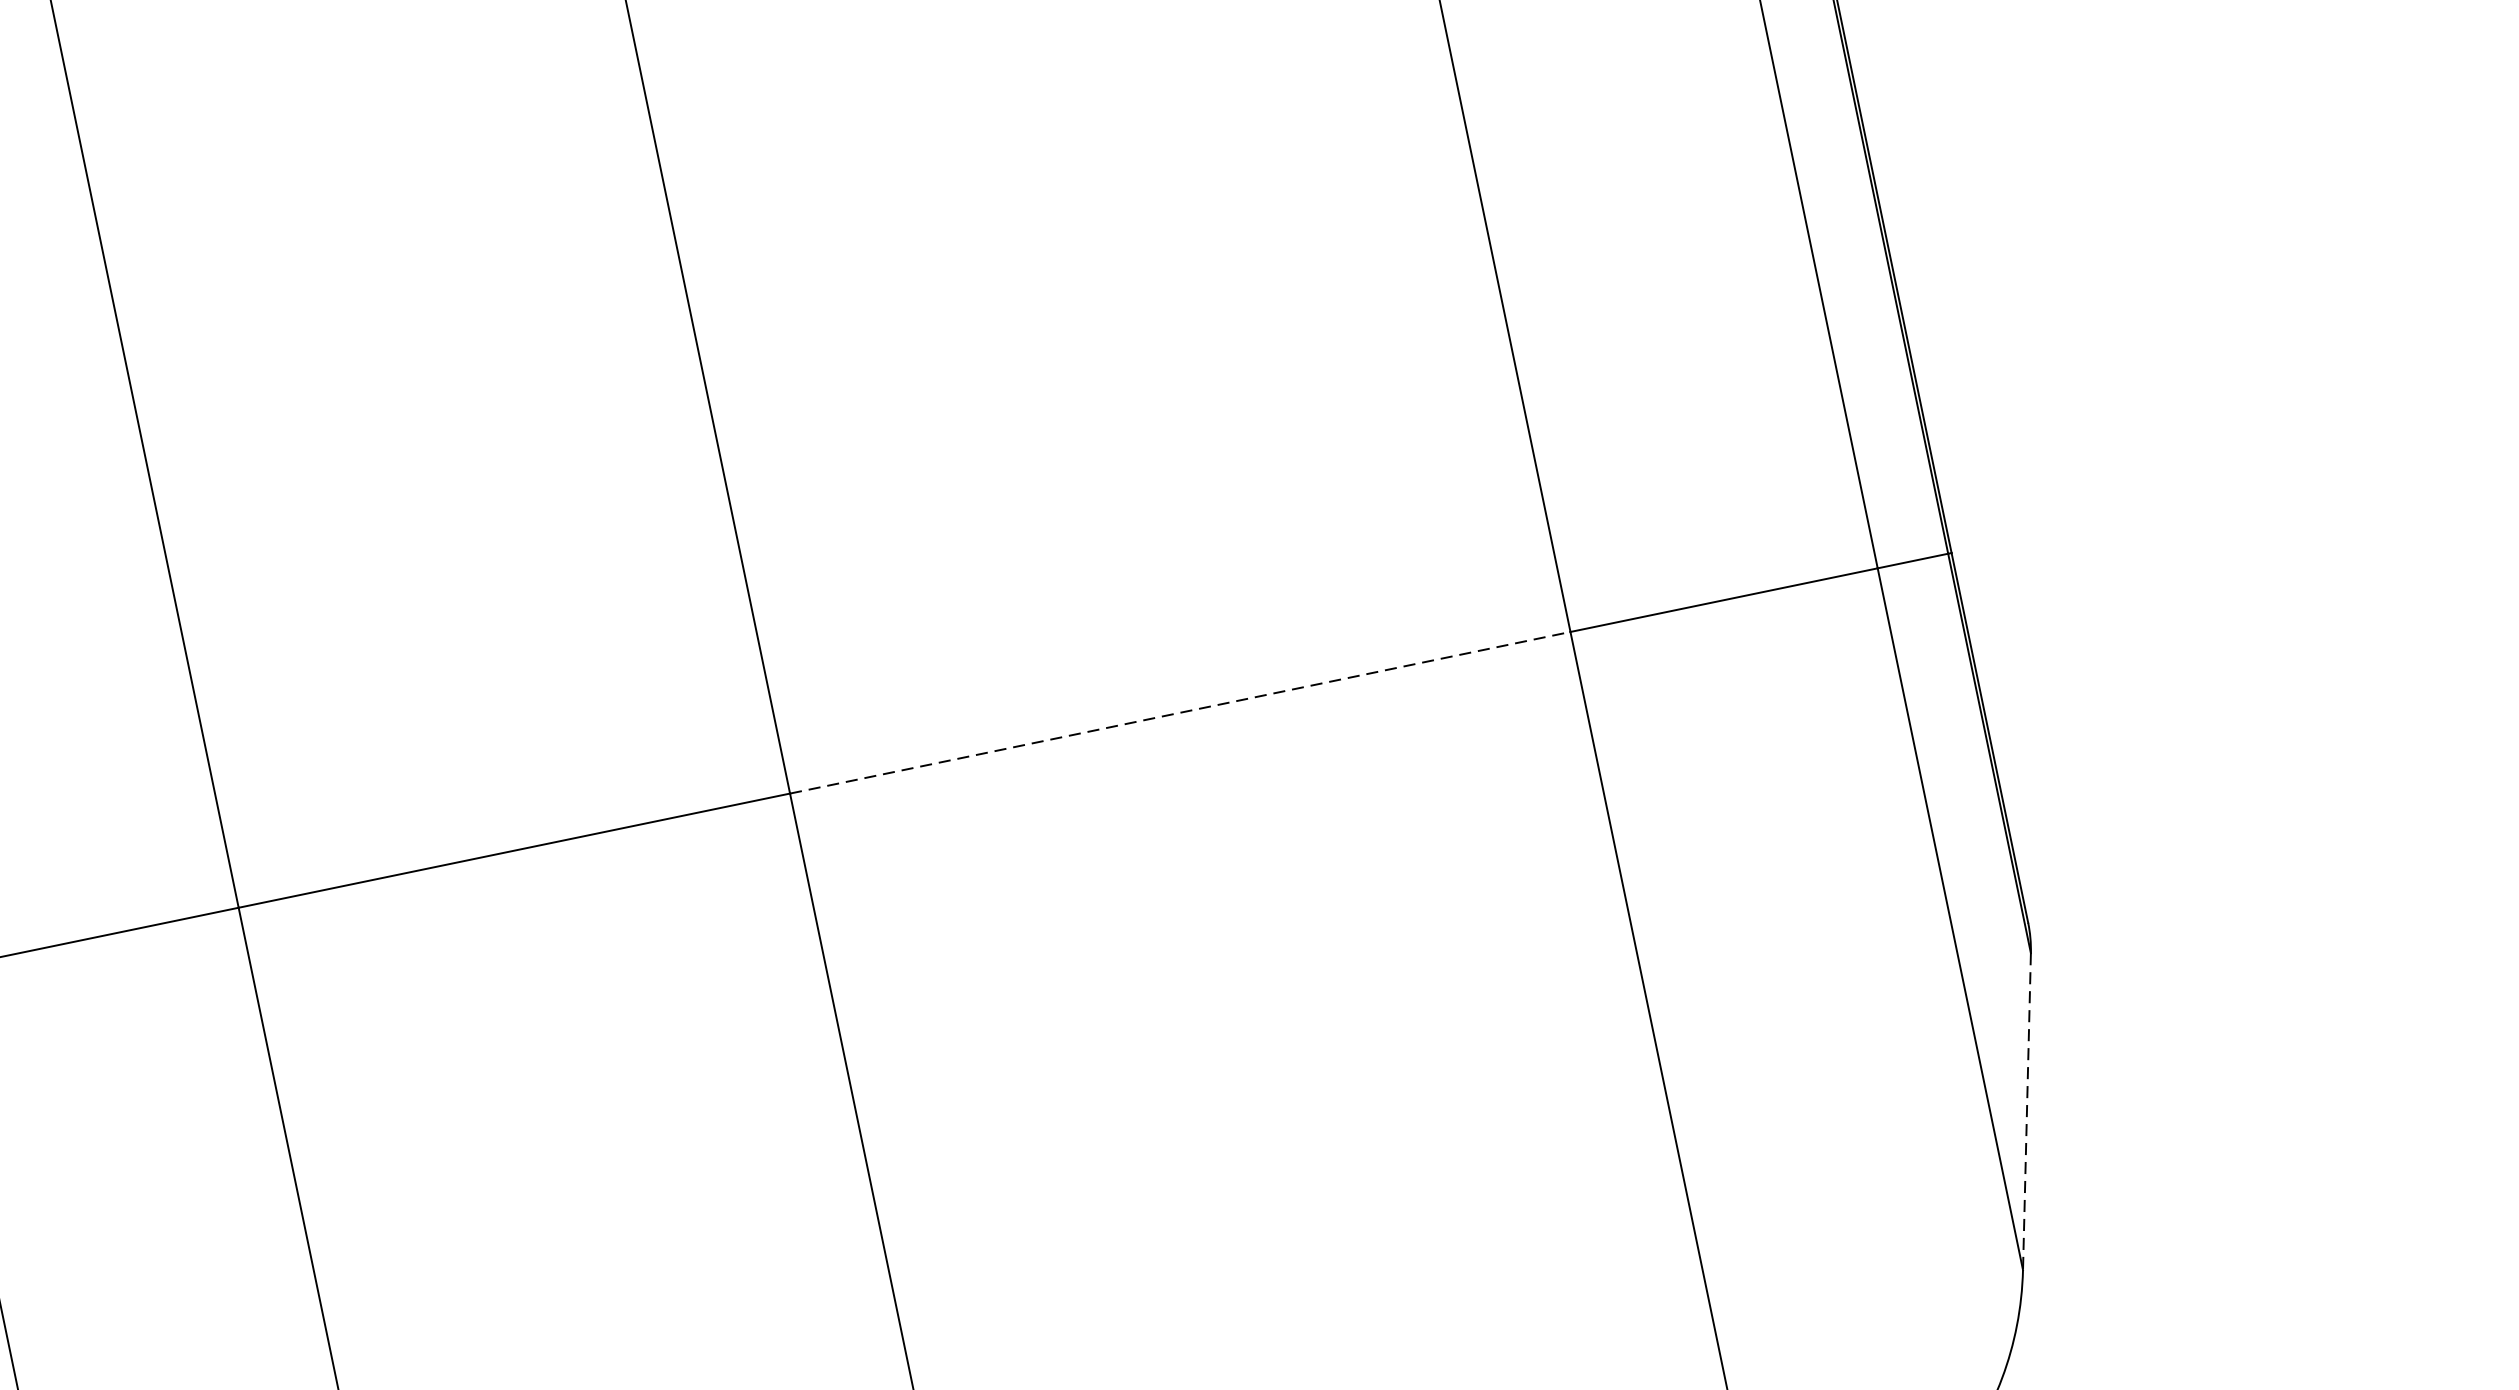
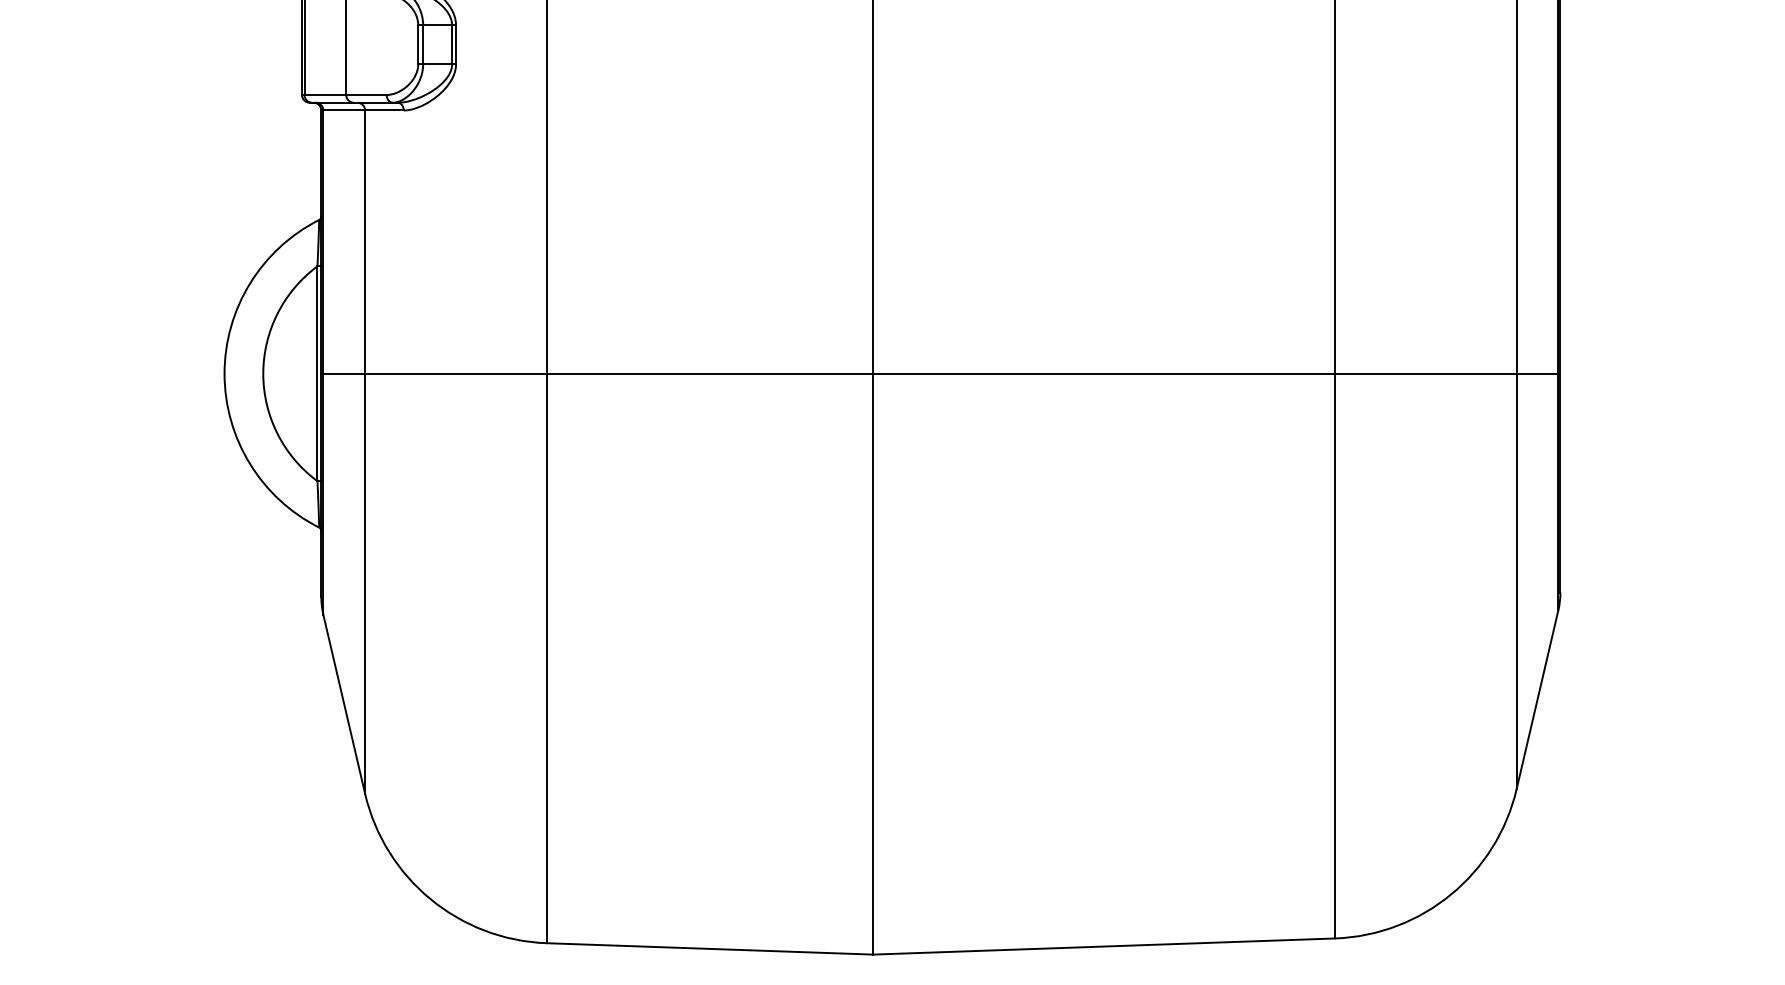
line: (1180, 712) -> (1104, 373), dashed -> solid
line: (2026, 1111) -> (1537, 699), dashed -> solid

